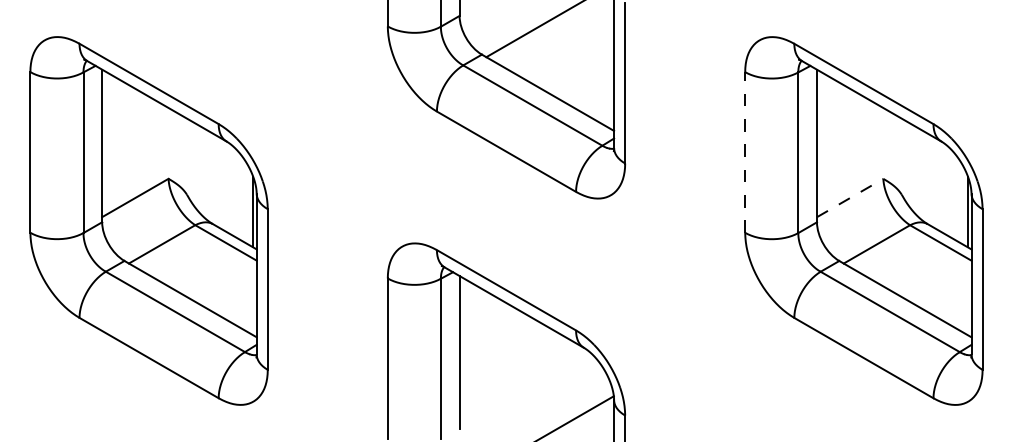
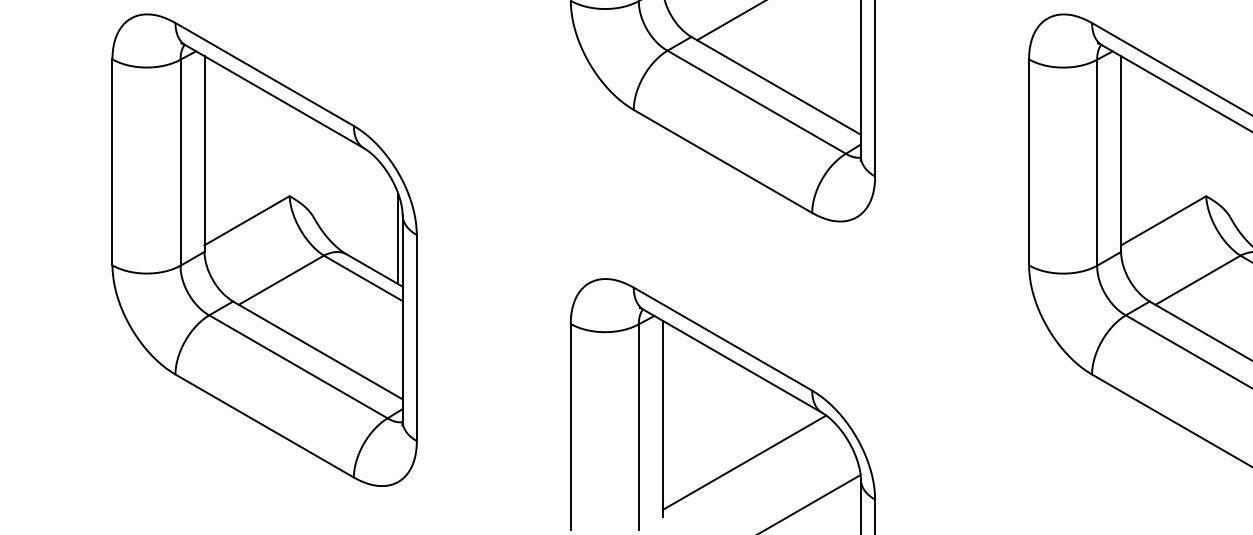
line: (745, 151) -> (1029, 161), dashed -> solid
line: (850, 197) -> (1164, 220), dashed -> solid
line: (523, 386) -> (744, 462), added

